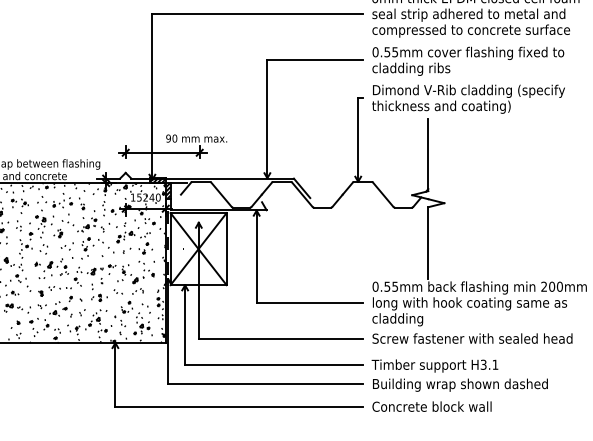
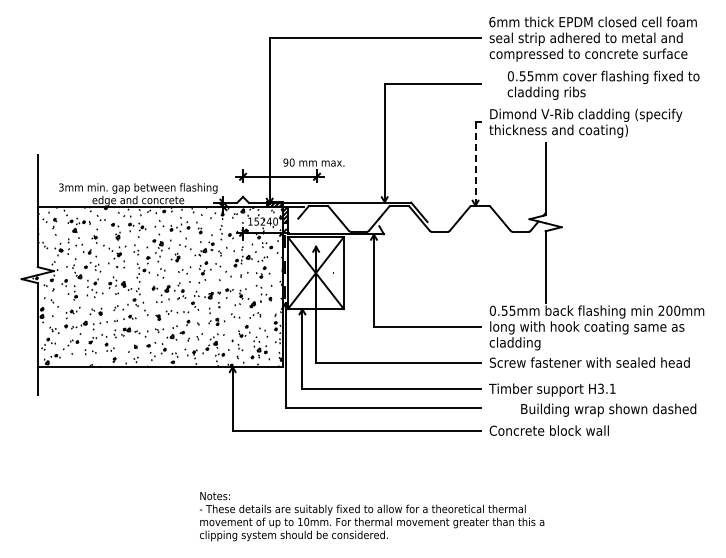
text: (468, 60) -> (603, 84), moved
line: (358, 140) -> (475, 164), solid -> dashed
text: (460, 384) -> (608, 409), moved

